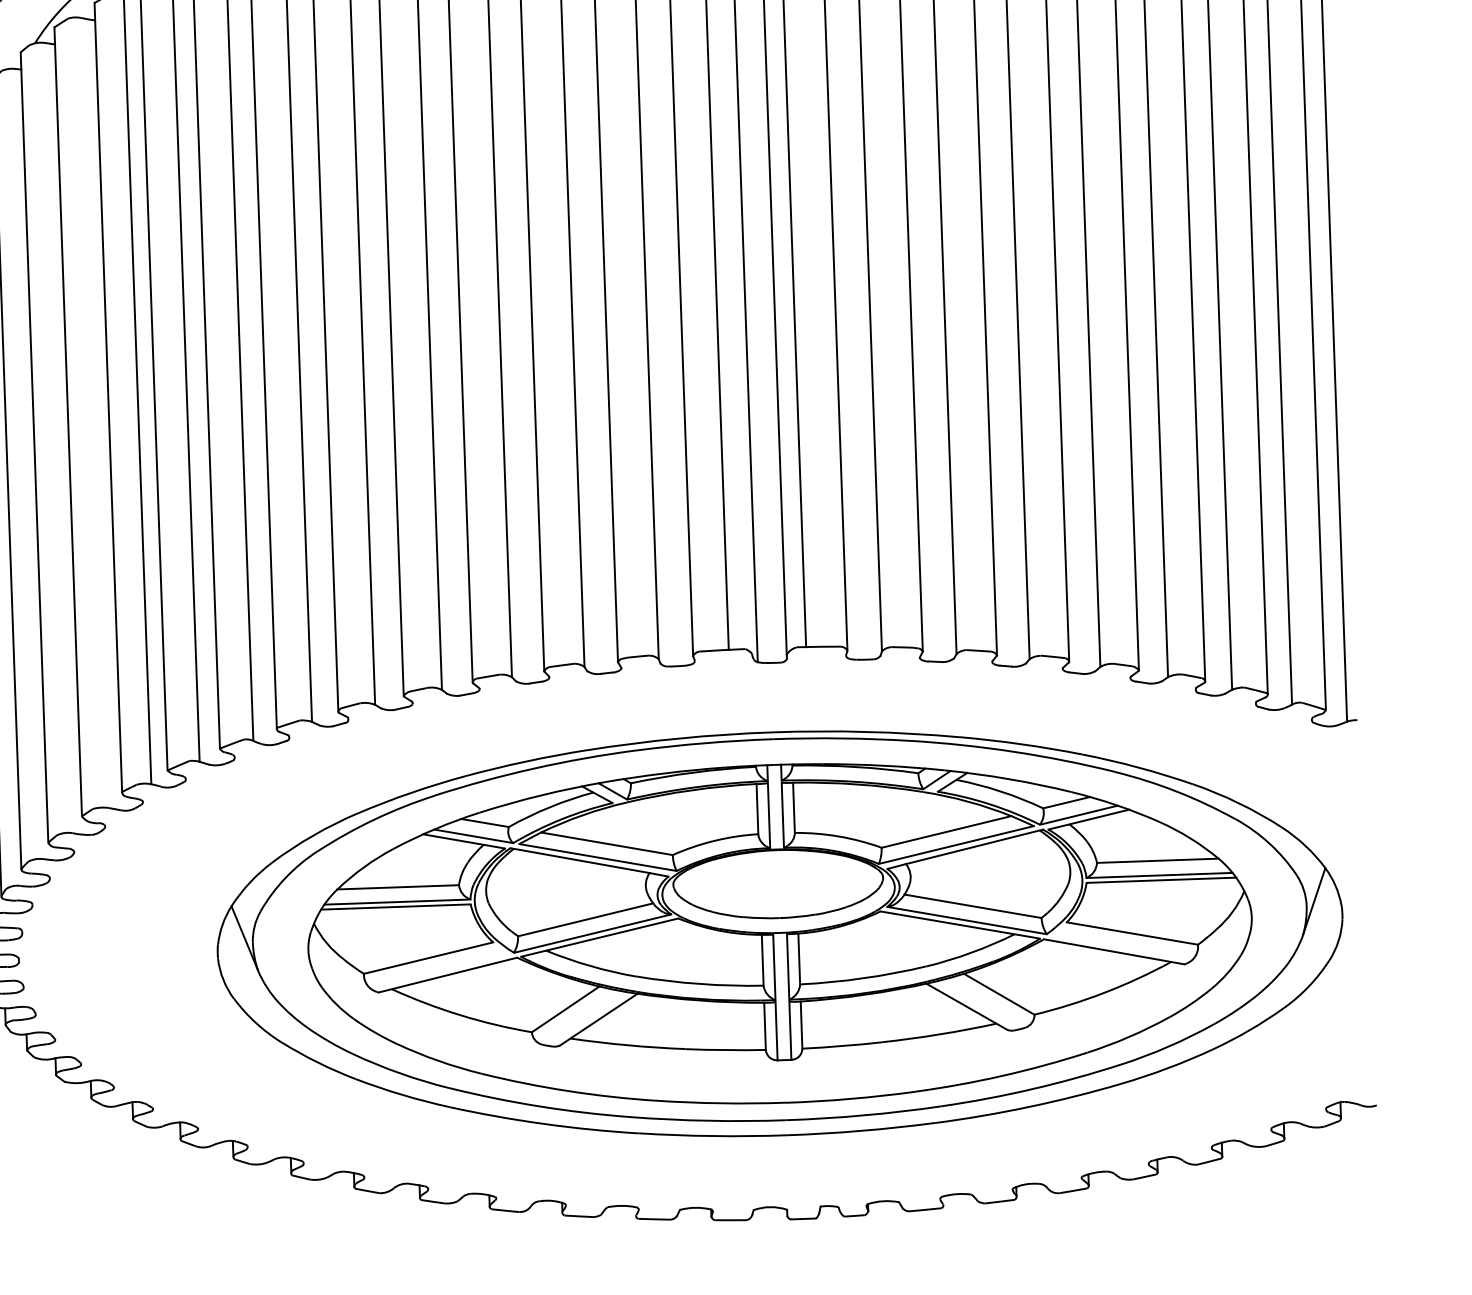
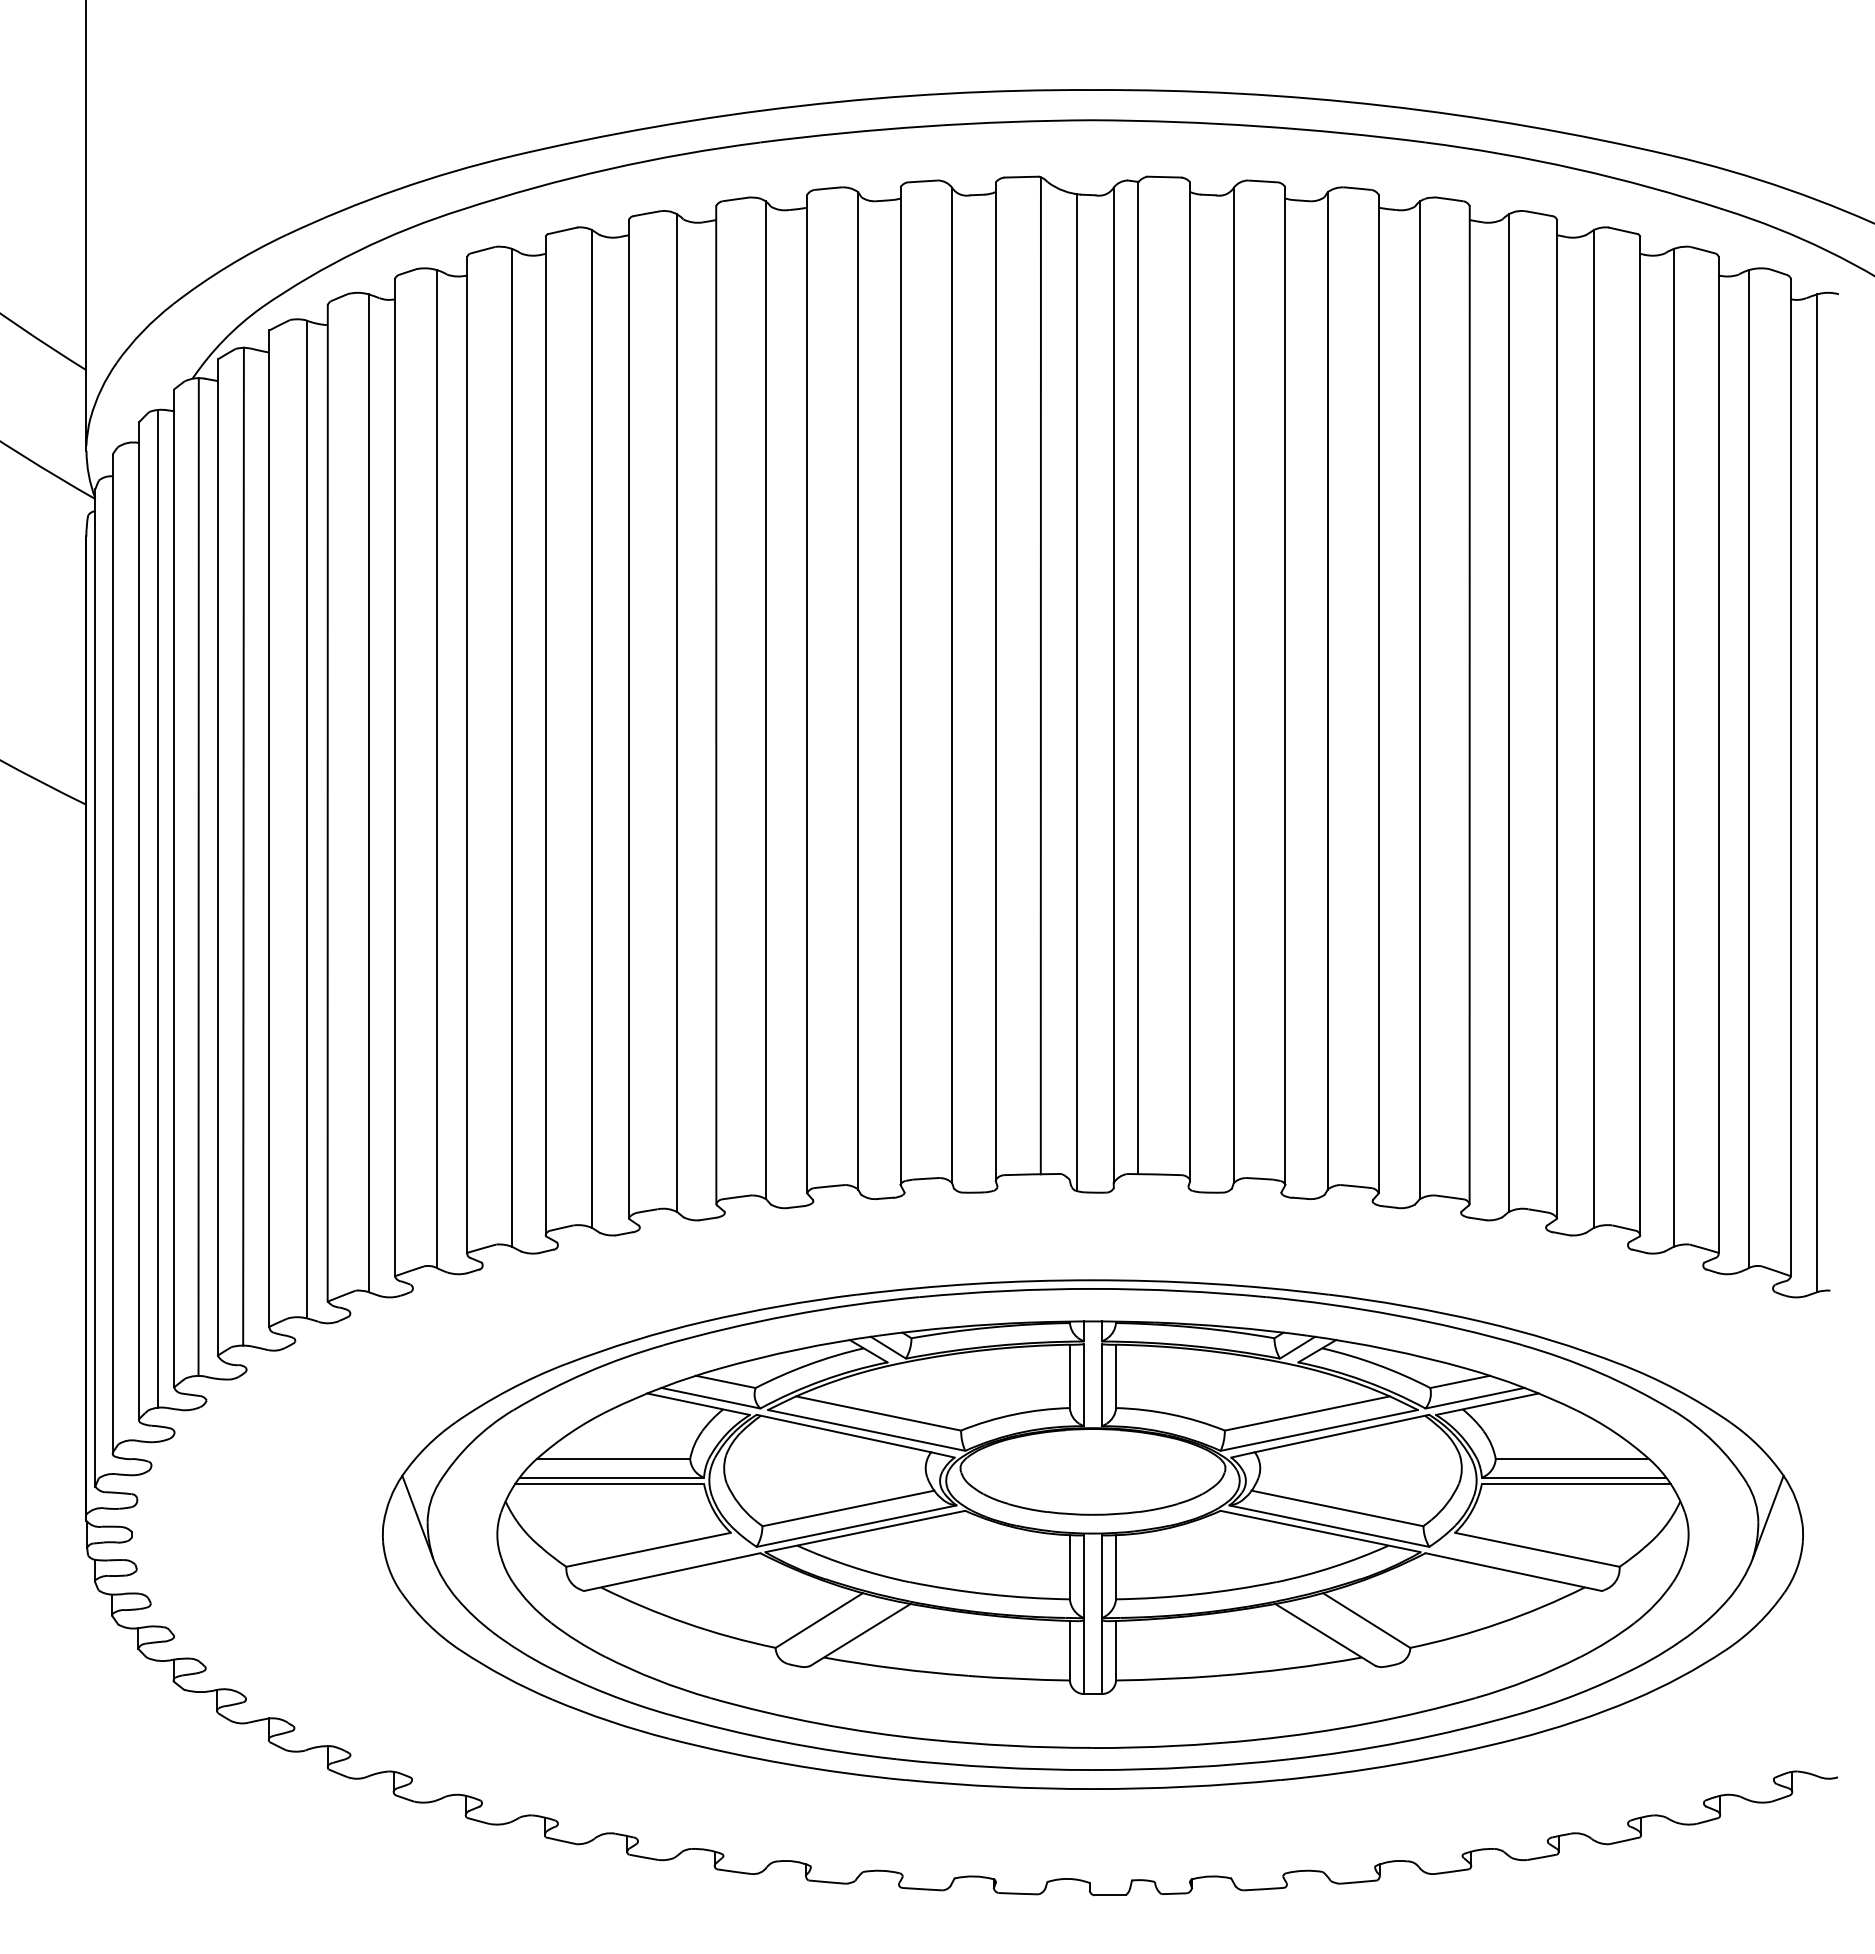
line: (88, 412) -> (243, 846), added
line: (53, 437) -> (198, 876), added
line: (21, 463) -> (157, 908), added

